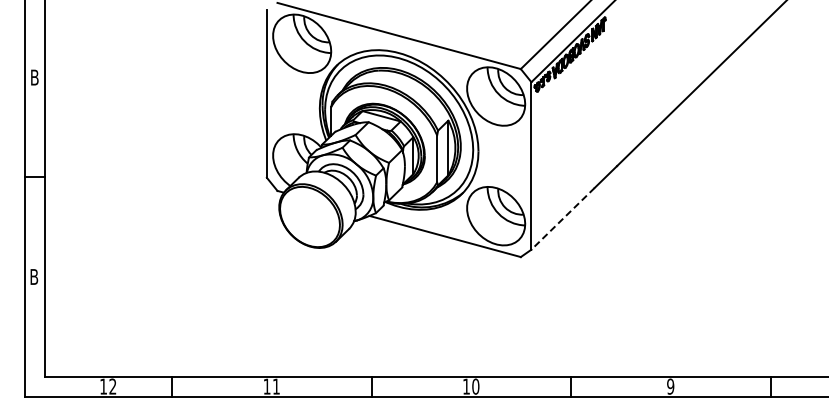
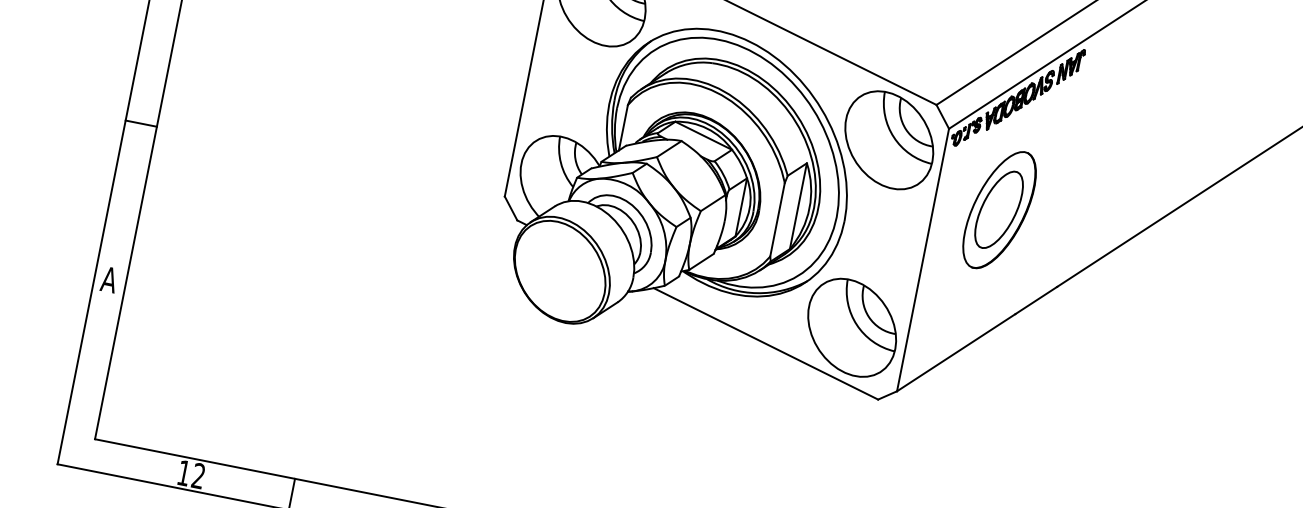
part: (571, 125) -> (998, 209), added
line: (562, 219) -> (955, 353), dashed -> solid
text: (33, 276) -> (108, 278), B -> A

